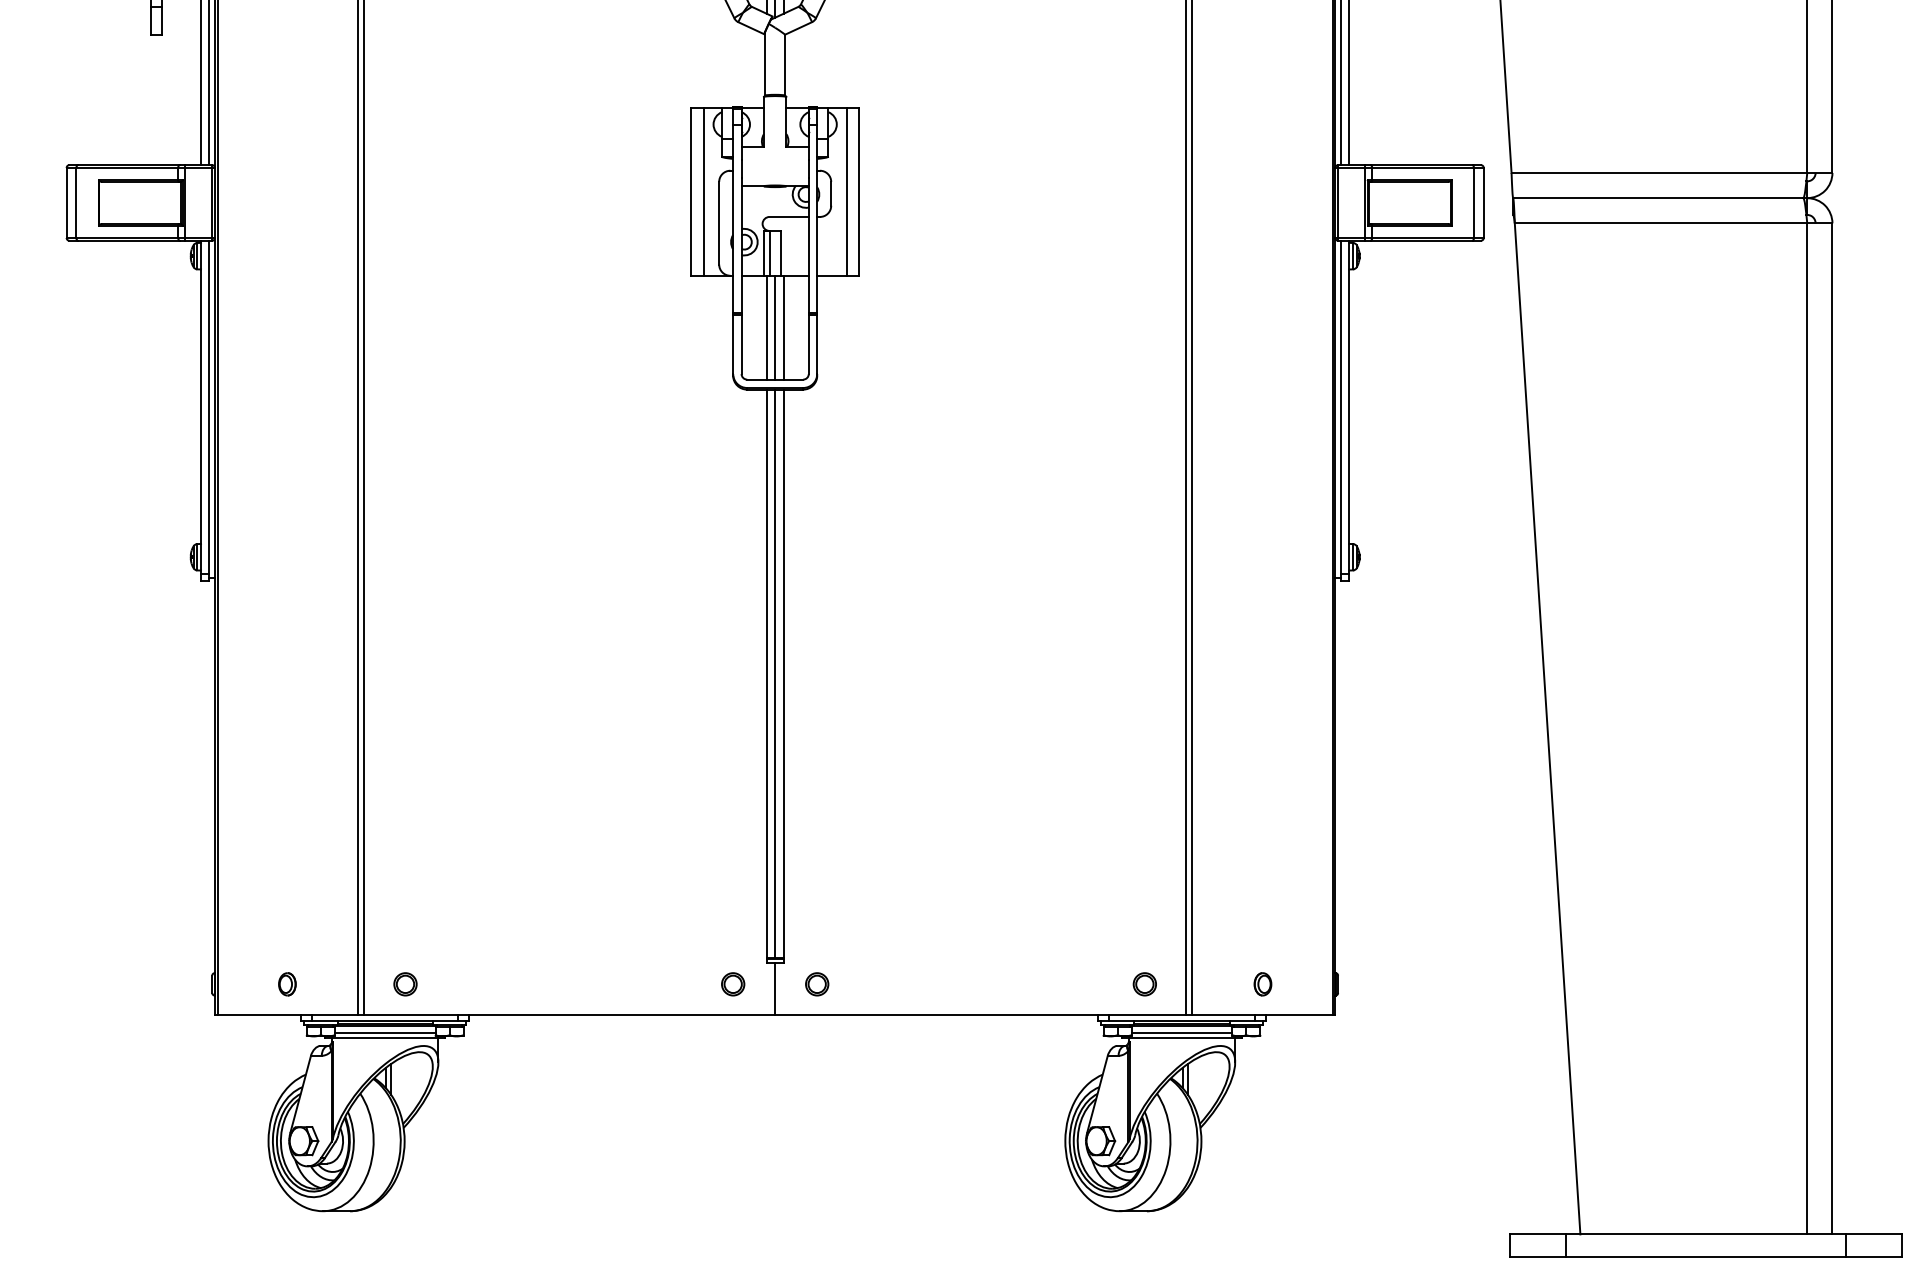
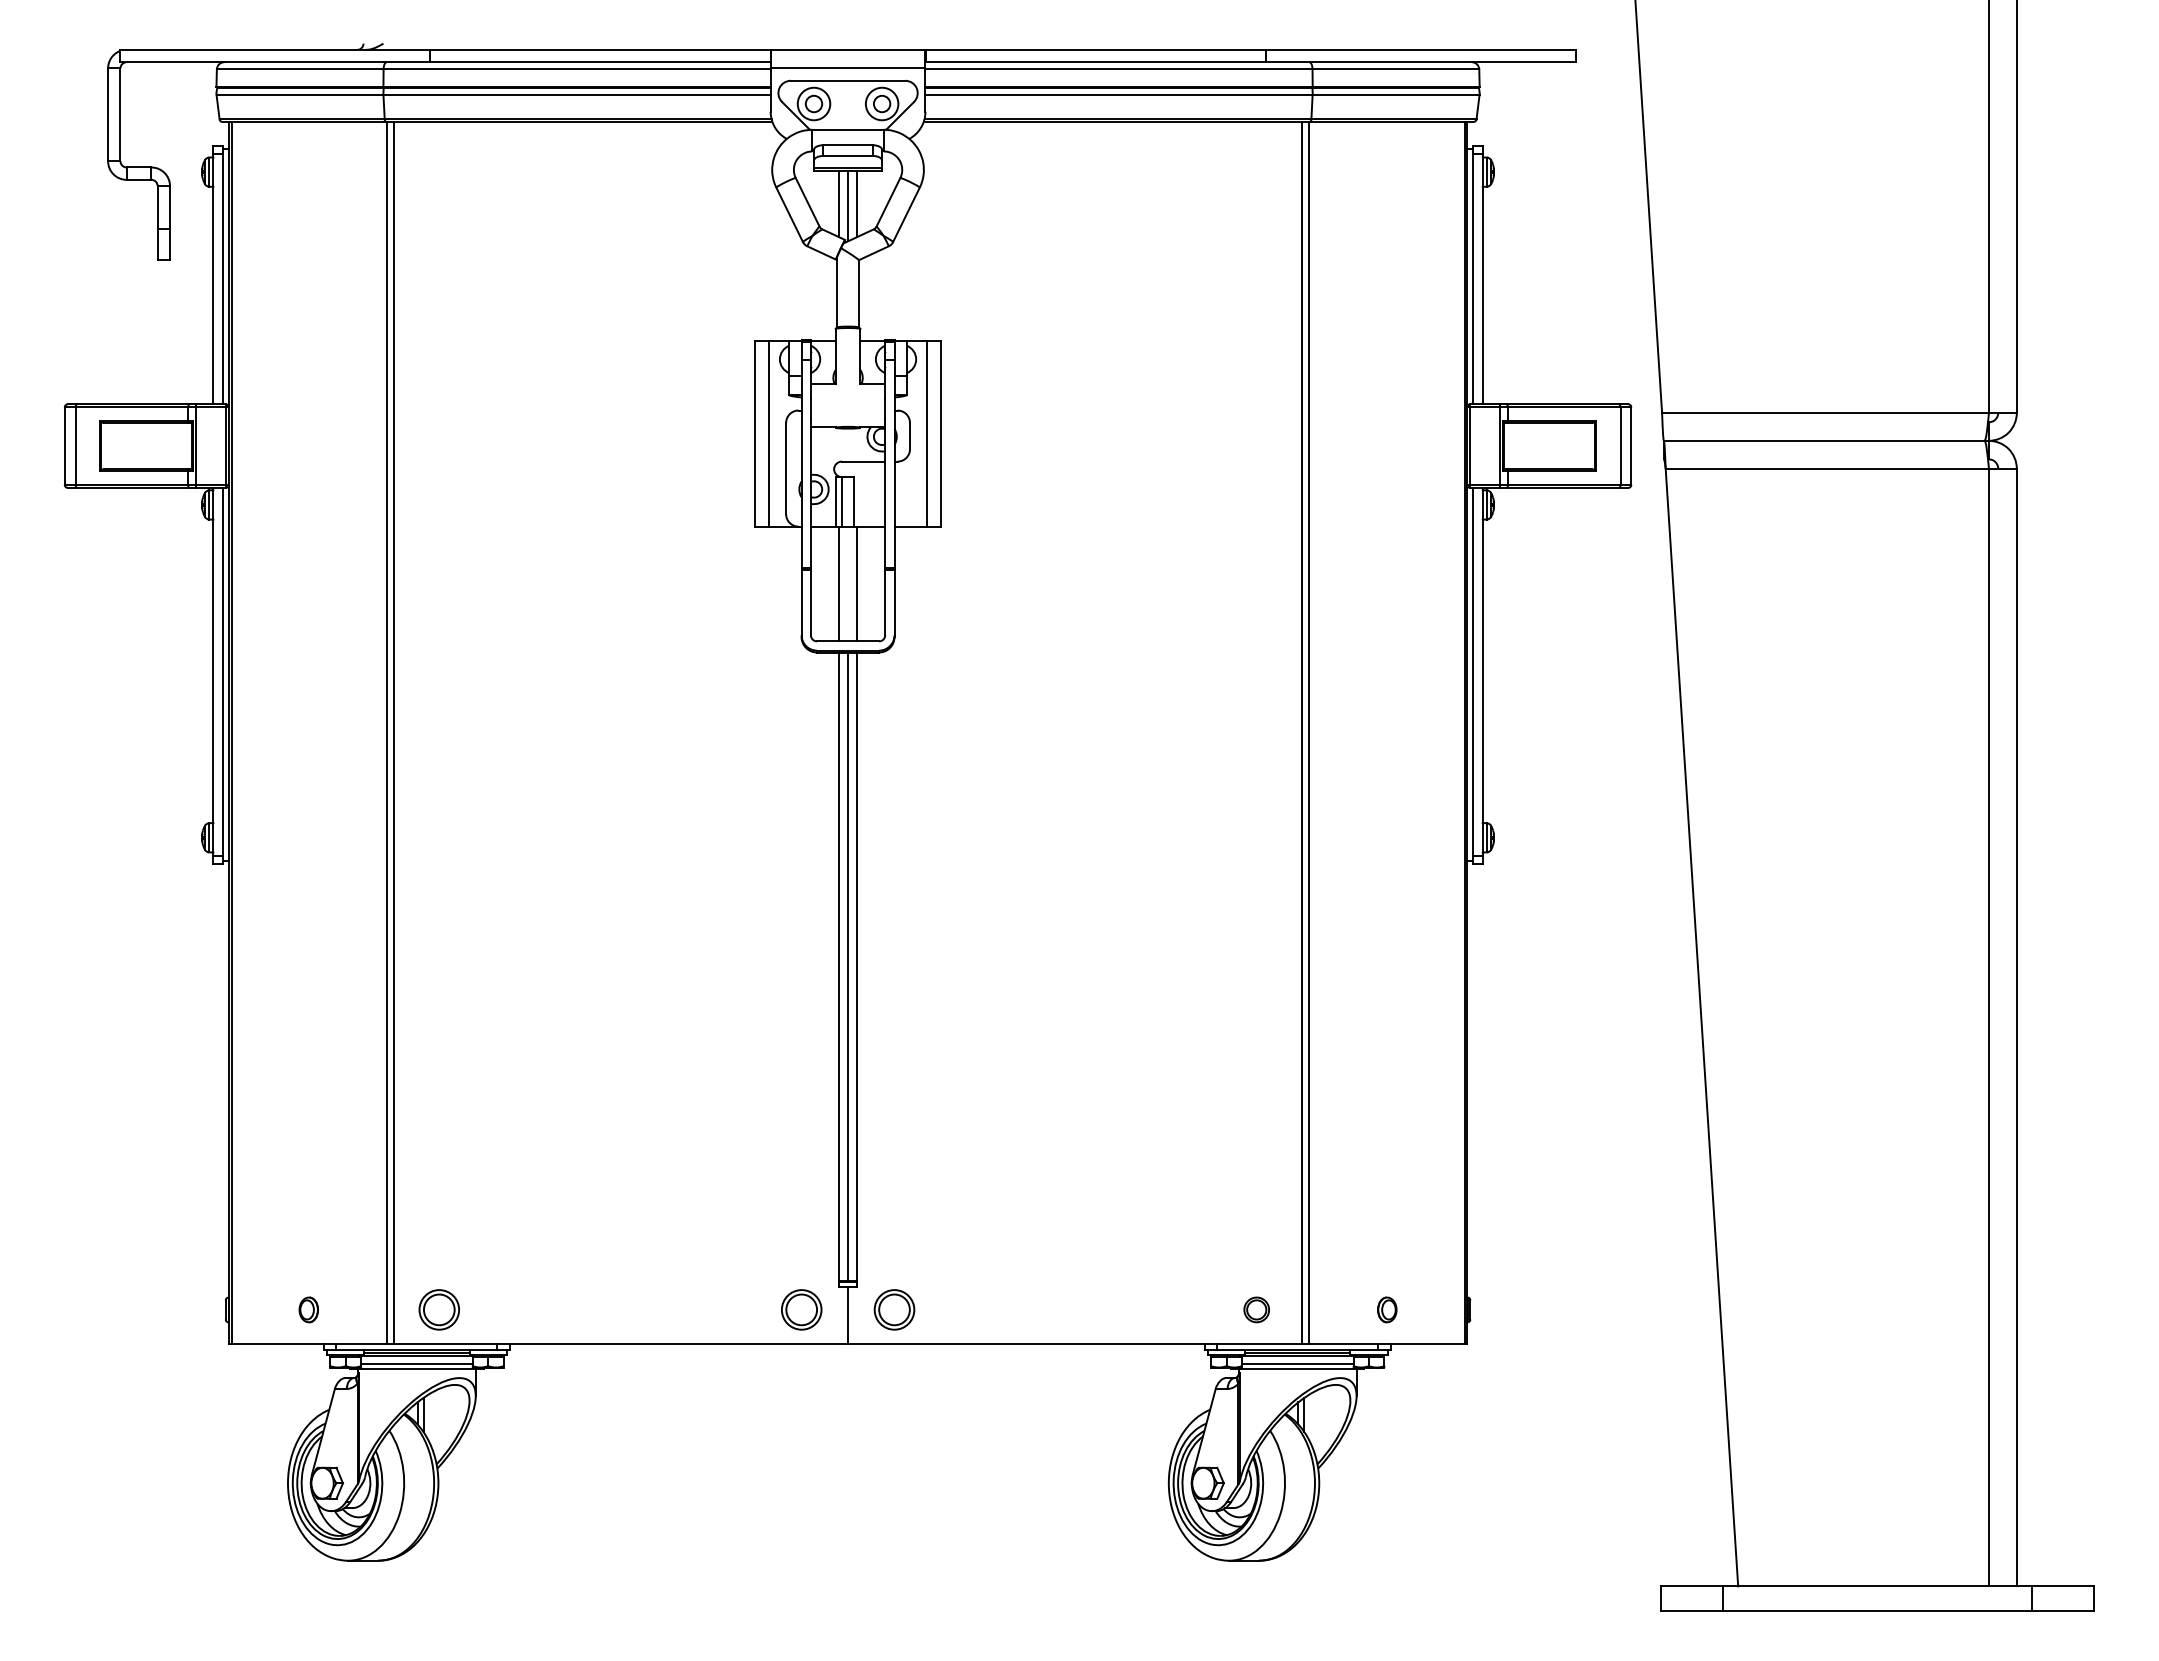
line: (775, 327) -> (848, 583), removed
part: (405, 983) -> (439, 1309), size x1.6
part: (733, 983) -> (801, 1309), size x1.6
part: (817, 983) -> (894, 1309), size x1.6

